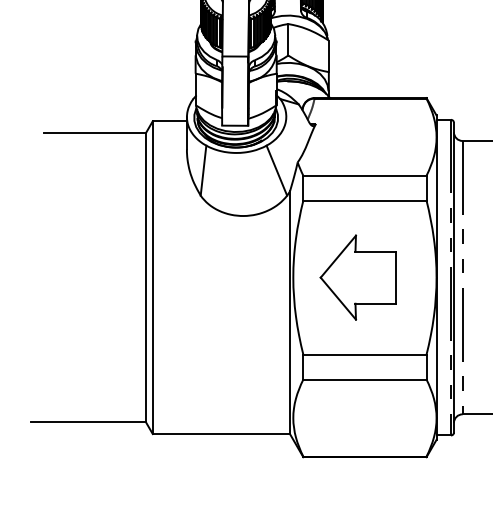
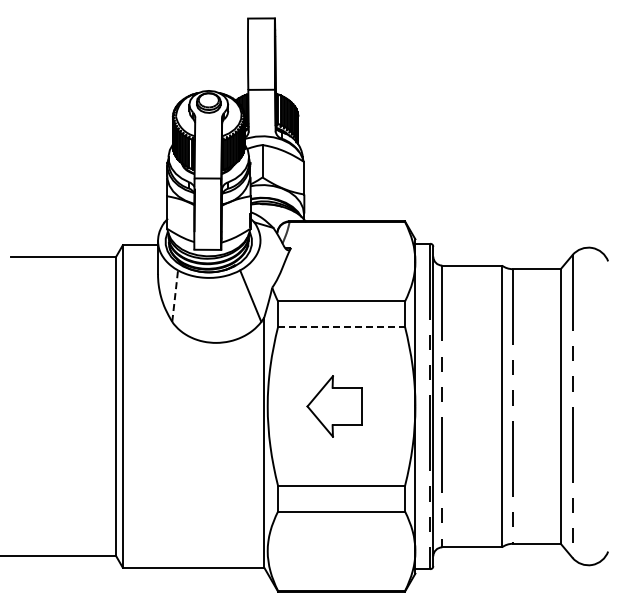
line: (203, 170) -> (175, 296), solid -> dashed
line: (365, 201) -> (342, 327), solid -> dashed
part: (358, 277) -> (334, 406), size x0.7

